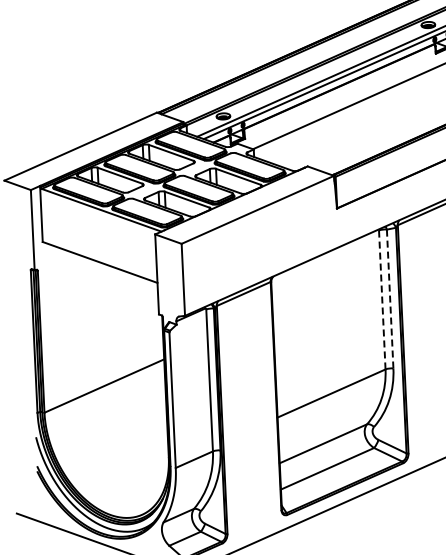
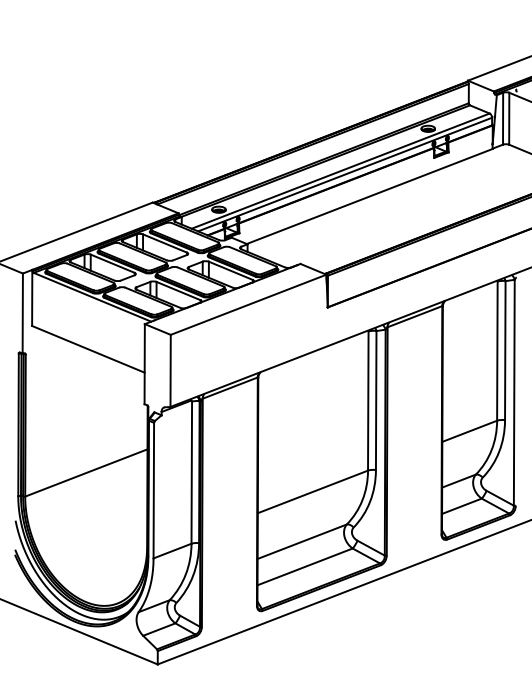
line: (390, 298) -> (376, 400), dashed -> solid
line: (382, 300) -> (368, 401), dashed -> solid

